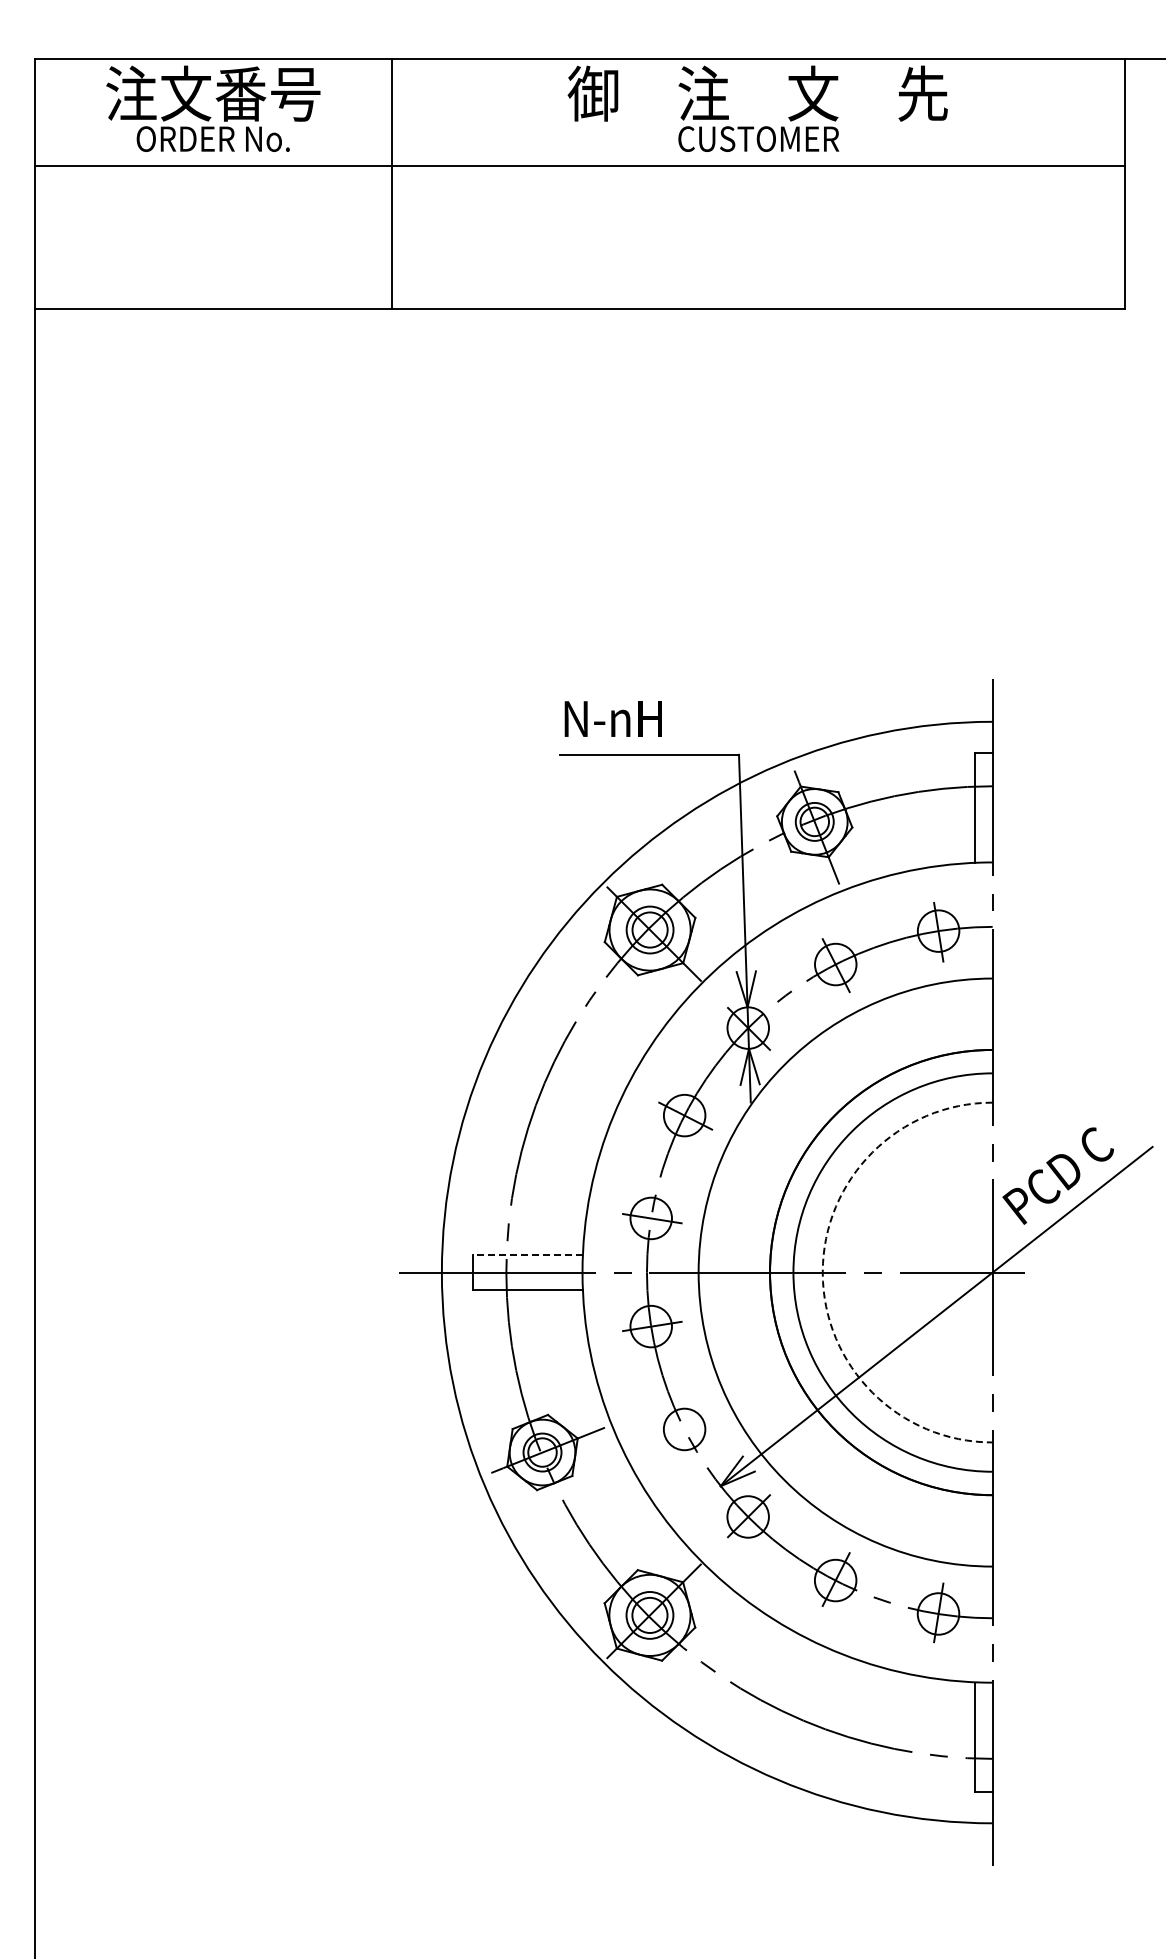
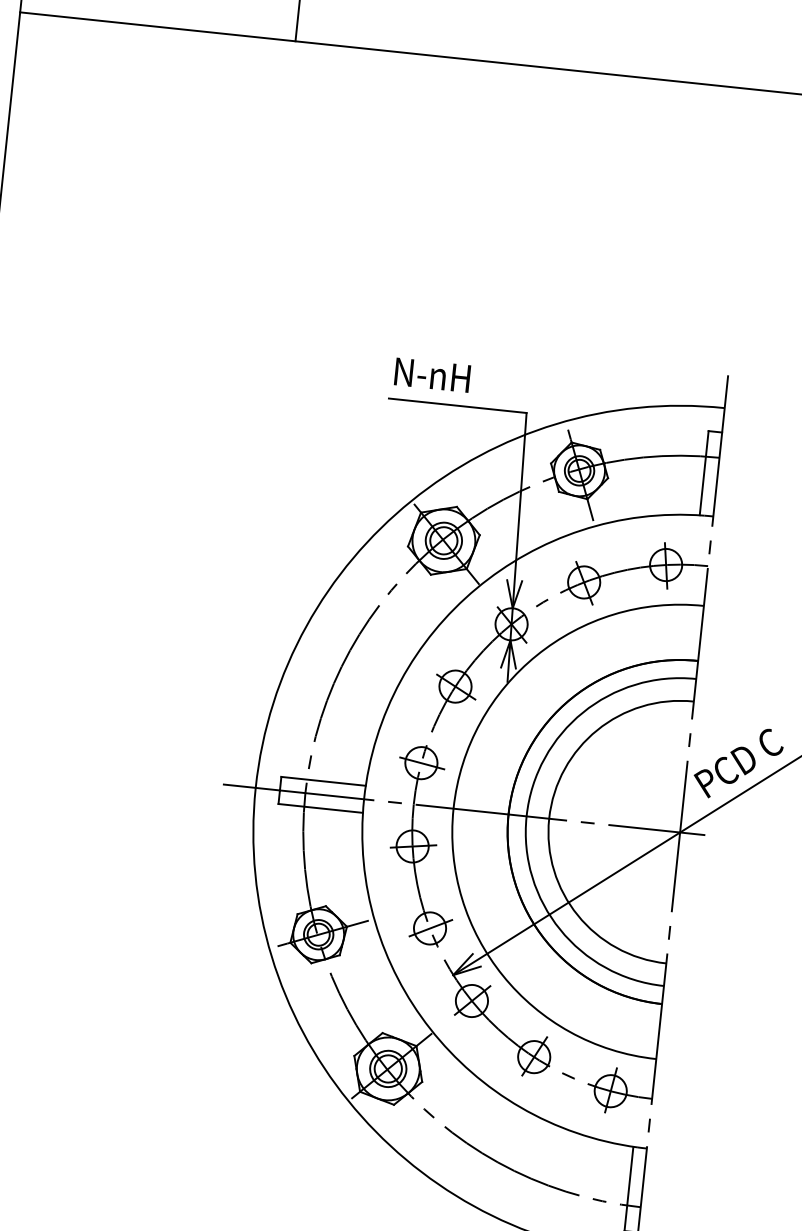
line: (528, 1255) -> (323, 781), dashed -> solid
arc: (822, 1272) -> (549, 818), dashed -> solid
line: (685, 1428) -> (430, 927), added

